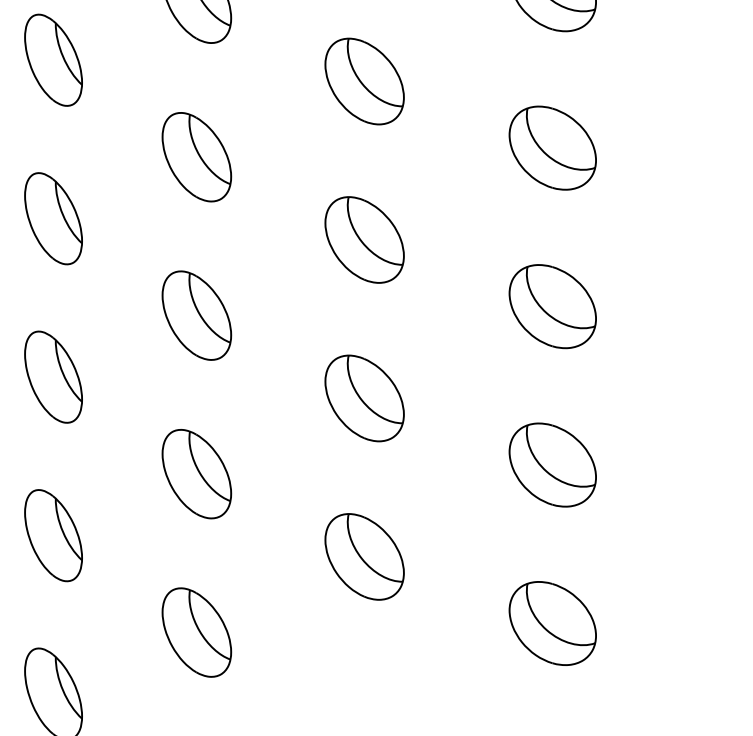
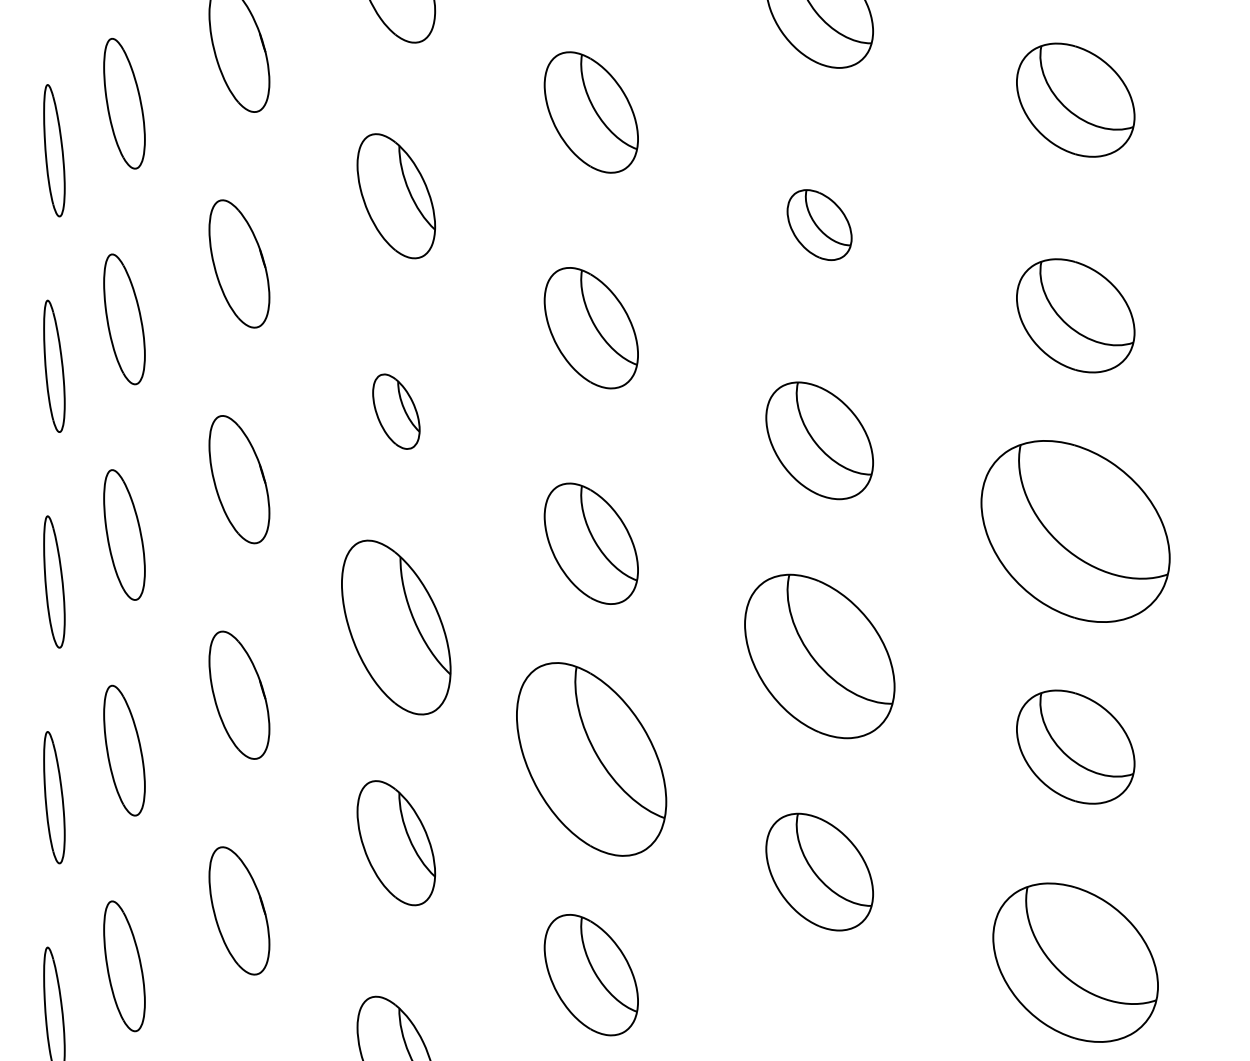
part: (364, 81) -> (819, 224), size x0.6
part: (53, 218) -> (396, 411), size x0.6
part: (552, 306) -> (1075, 531), size x1.6
part: (53, 377) -> (396, 627), size x1.4
part: (364, 398) -> (819, 656), size x1.4
part: (196, 474) -> (590, 759), size x1.6
part: (552, 623) -> (1075, 962), size x1.4

